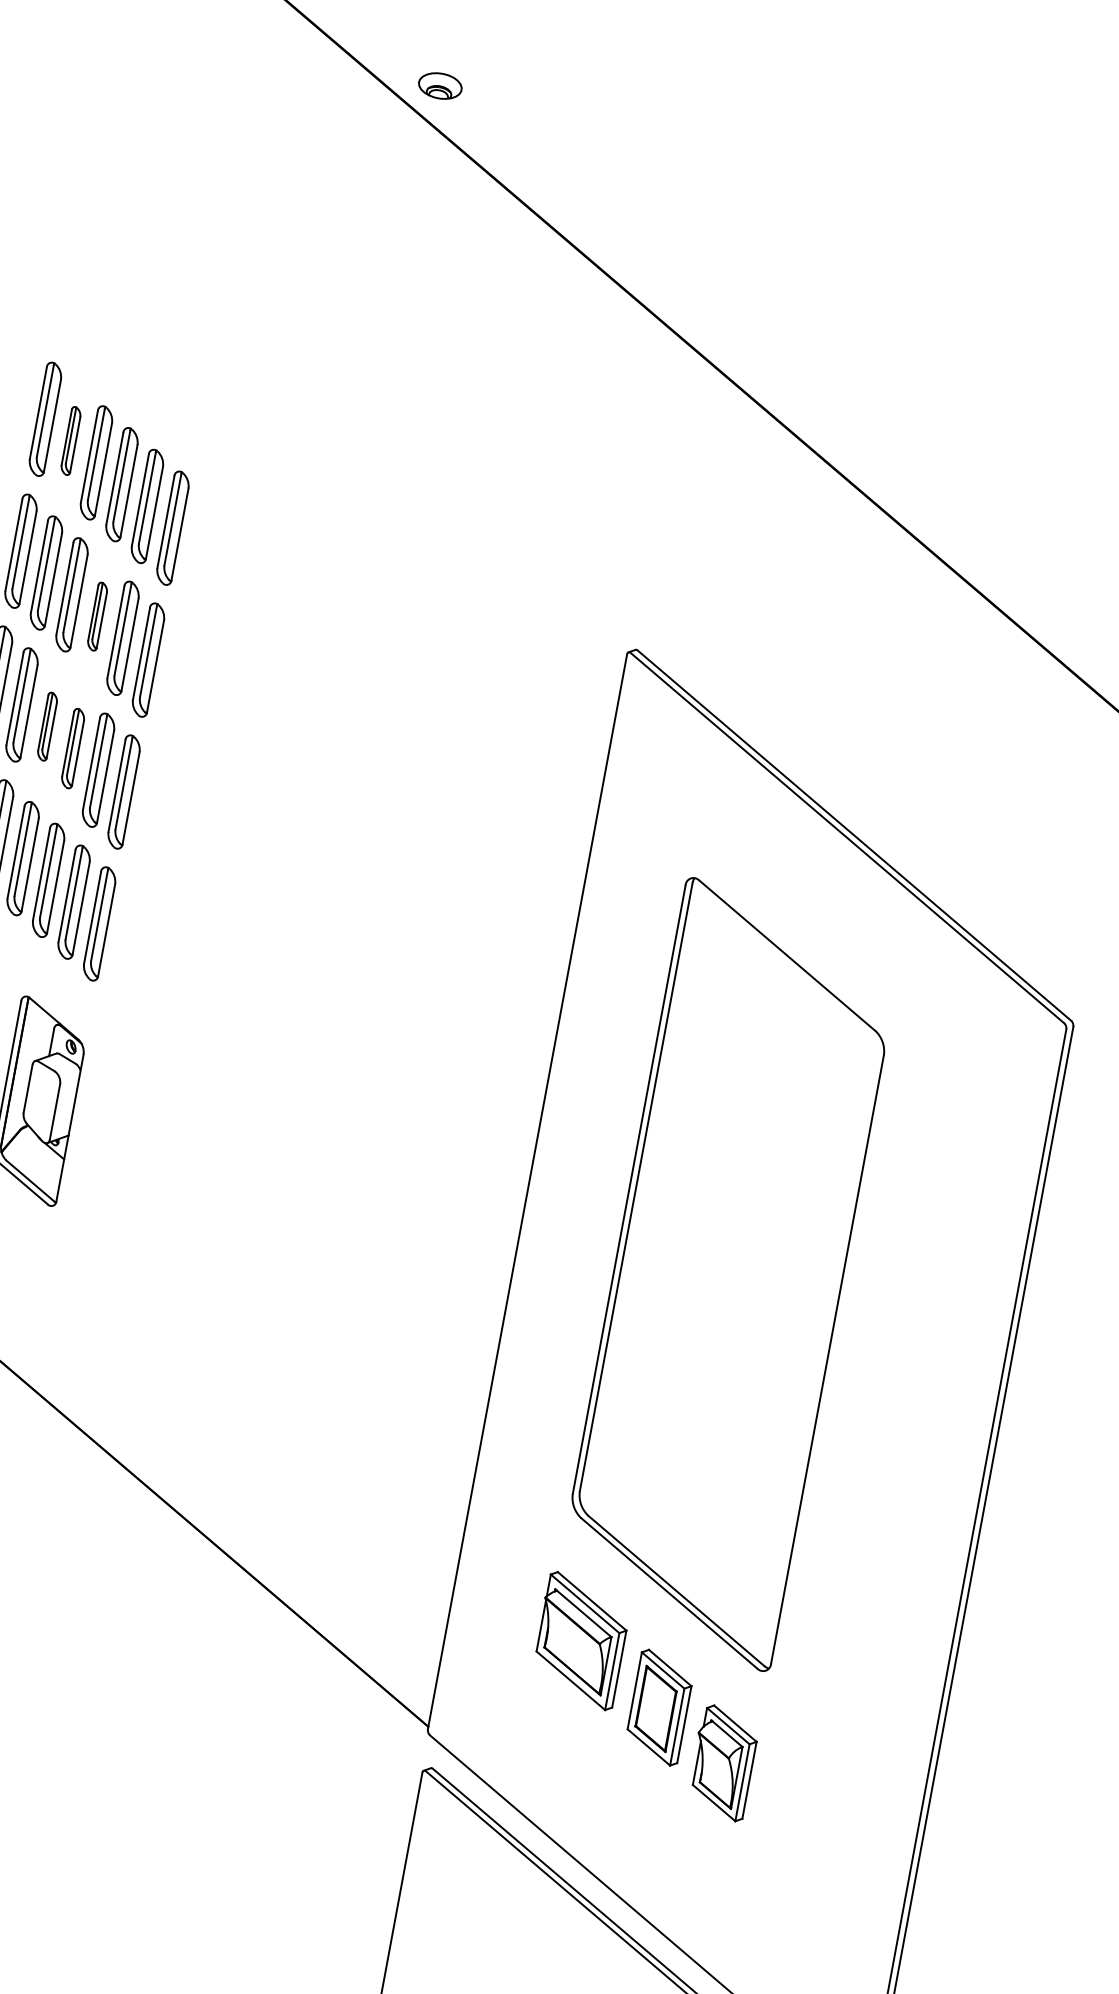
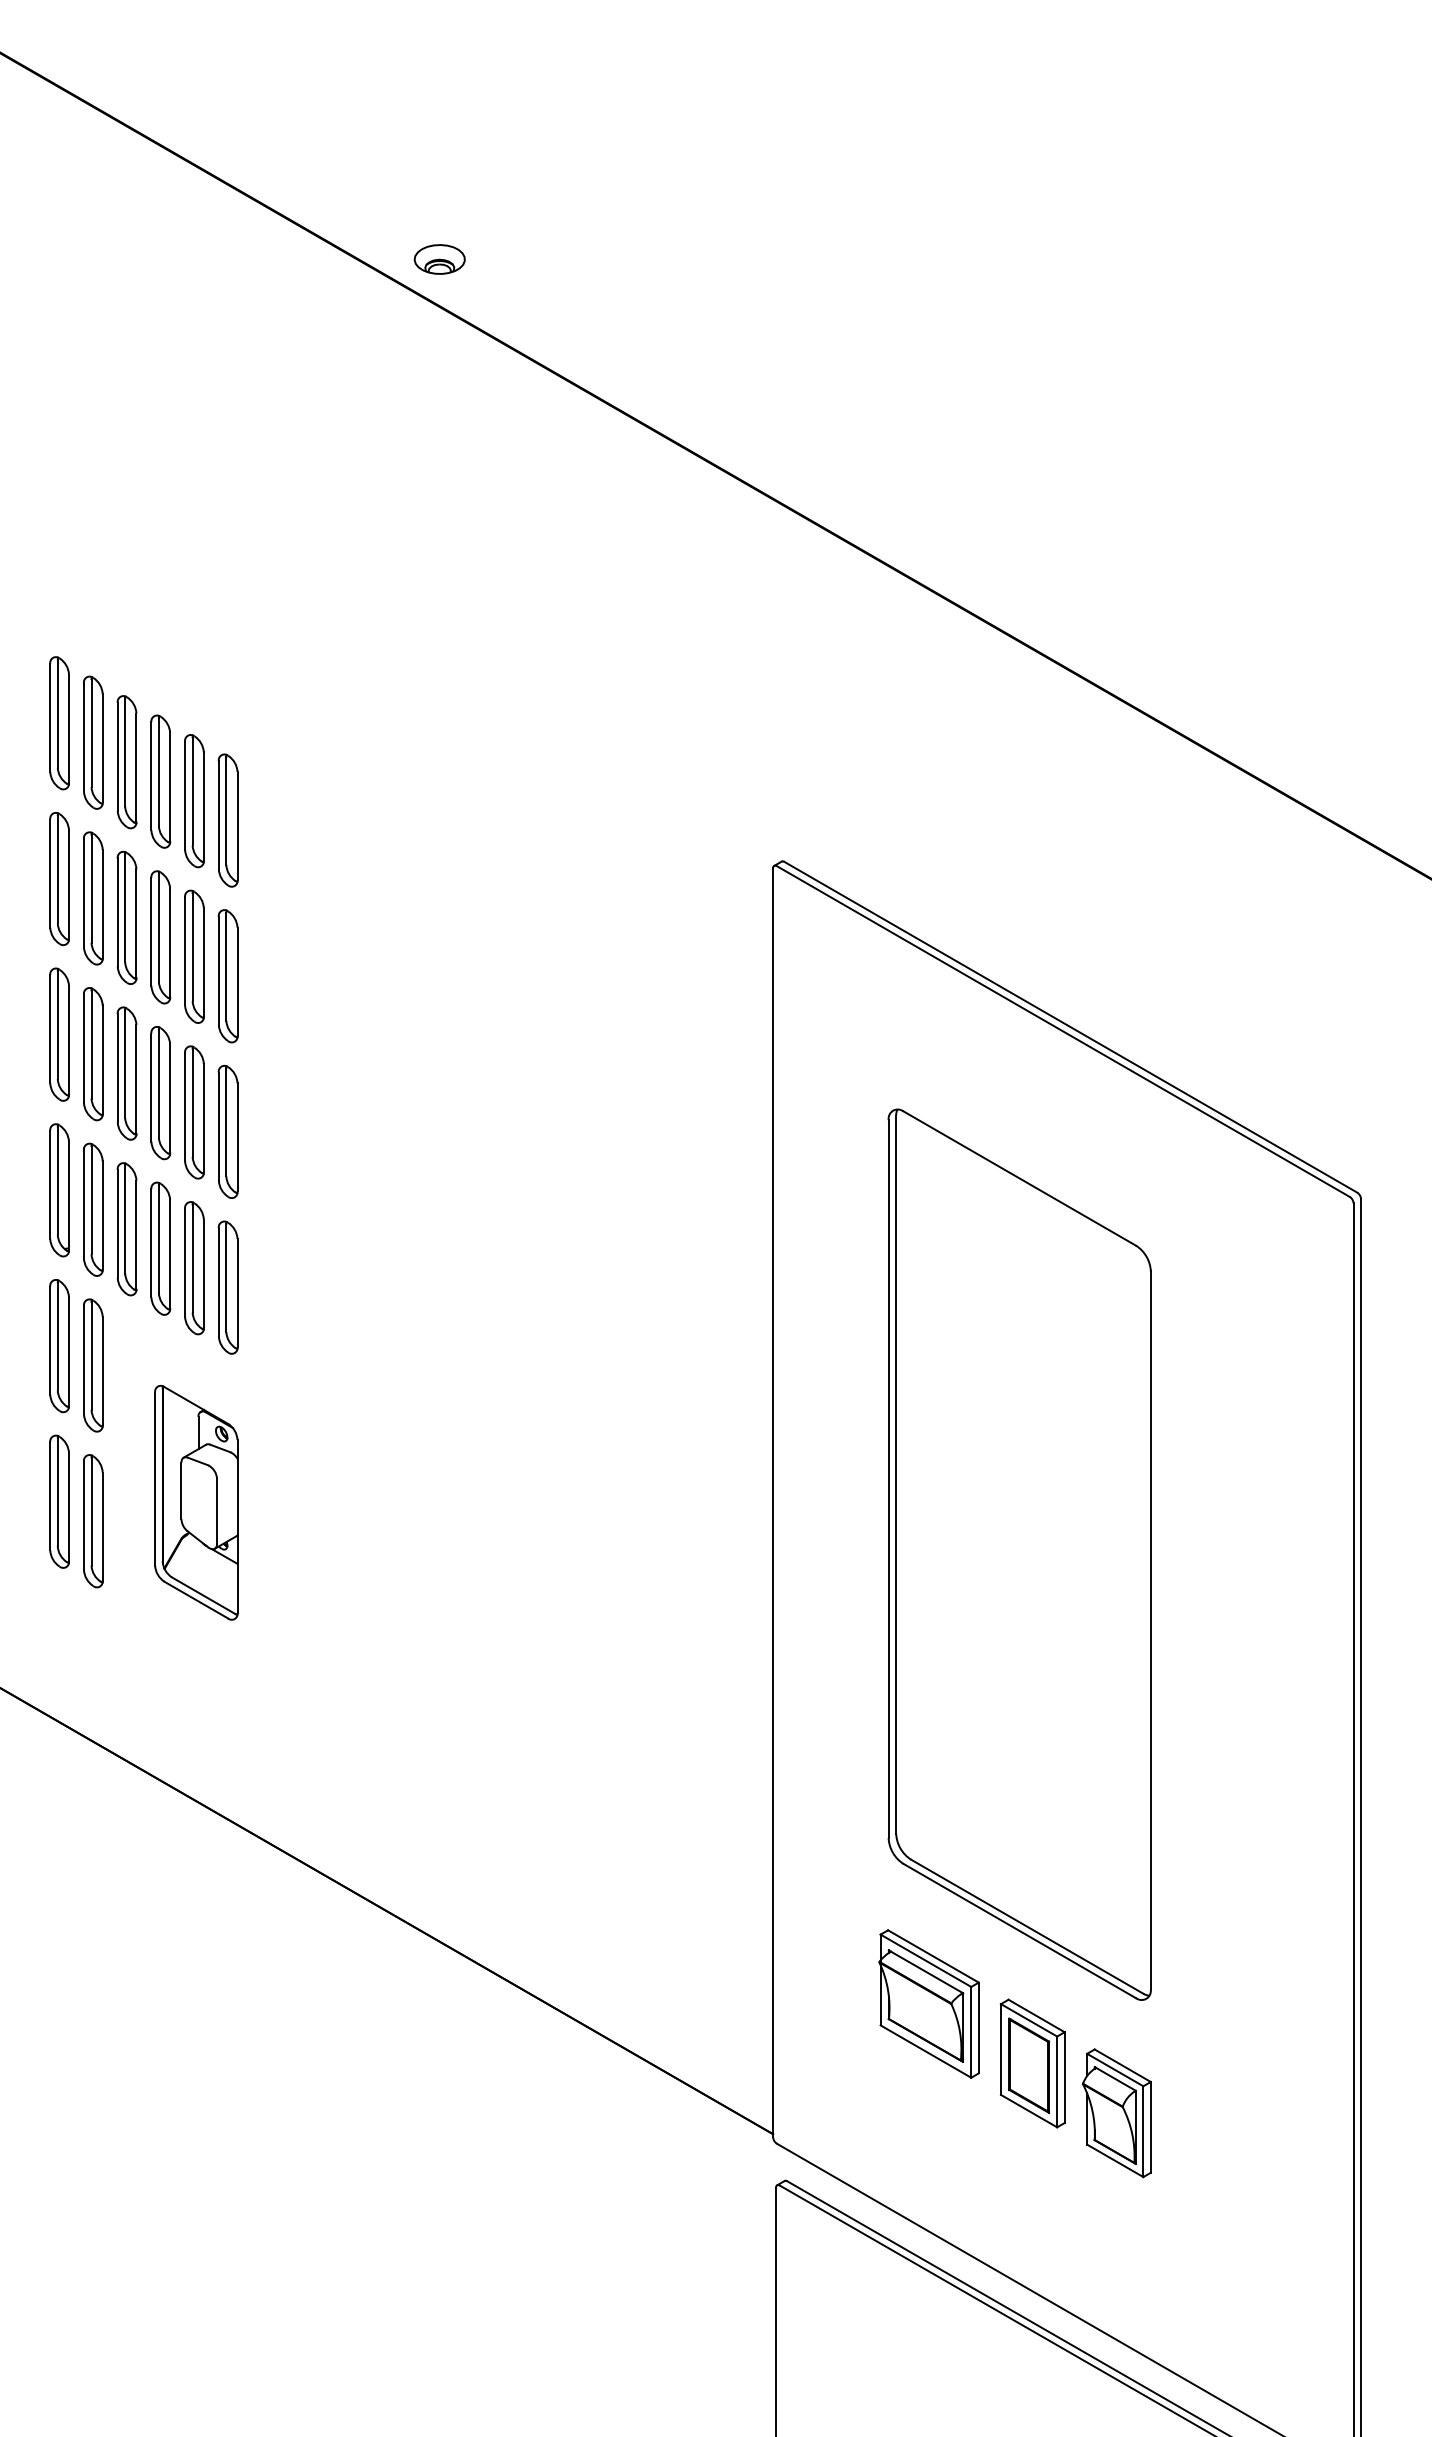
part: (71, 440) -> (93, 742), size x1.67
part: (97, 616) -> (160, 937), size x1.67
part: (47, 726) -> (126, 1073), size x1.67
part: (72, 748) -> (160, 1093), size x1.43

